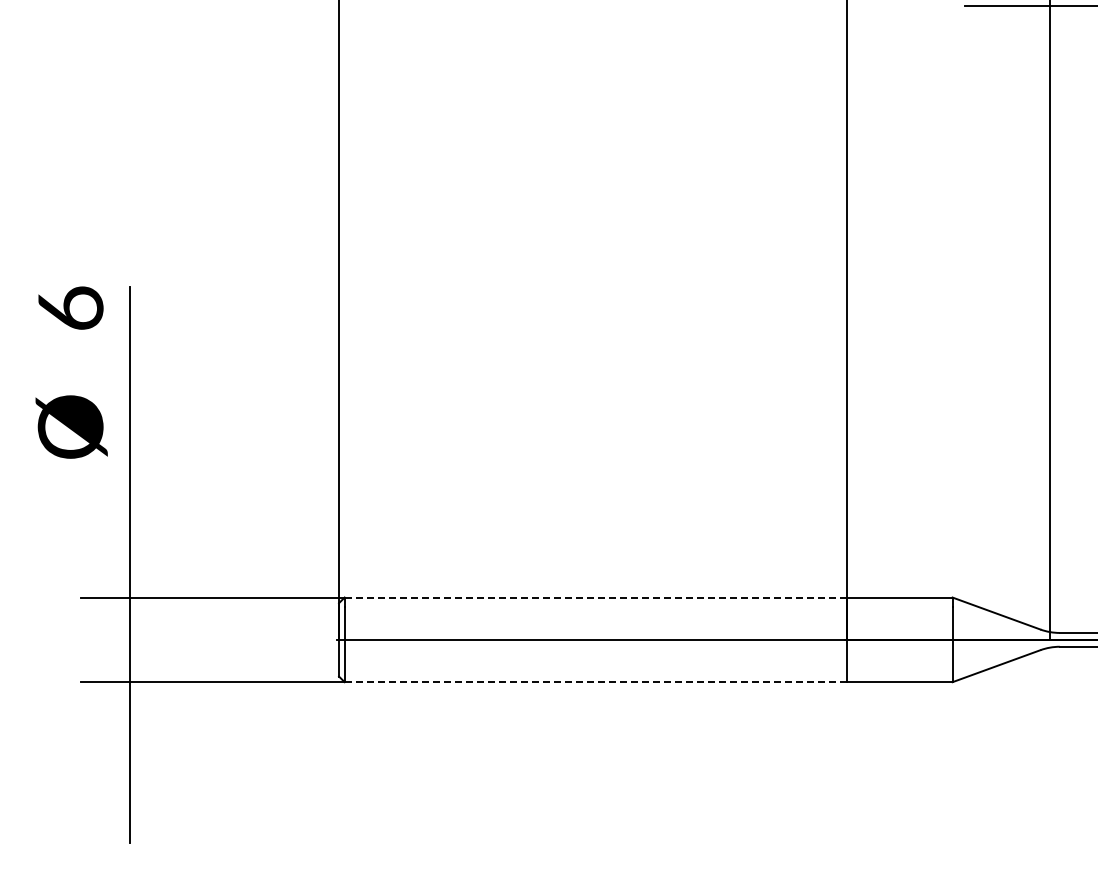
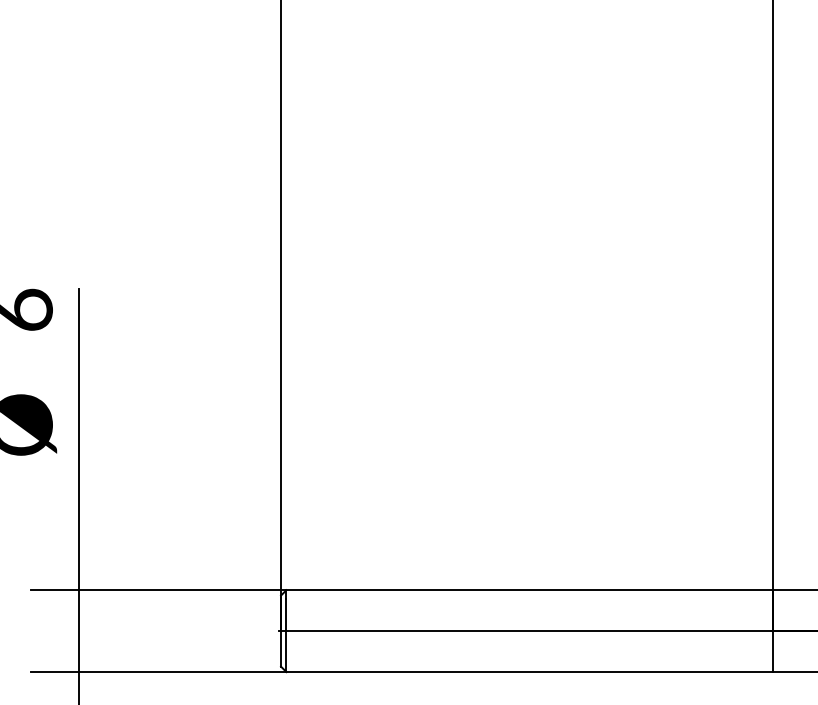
line: (595, 597) -> (529, 590), dashed -> solid
line: (596, 682) -> (530, 672), dashed -> solid

